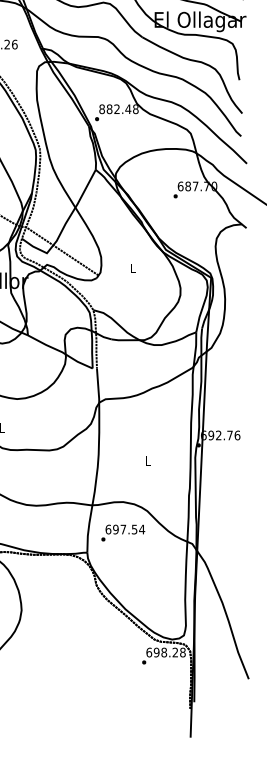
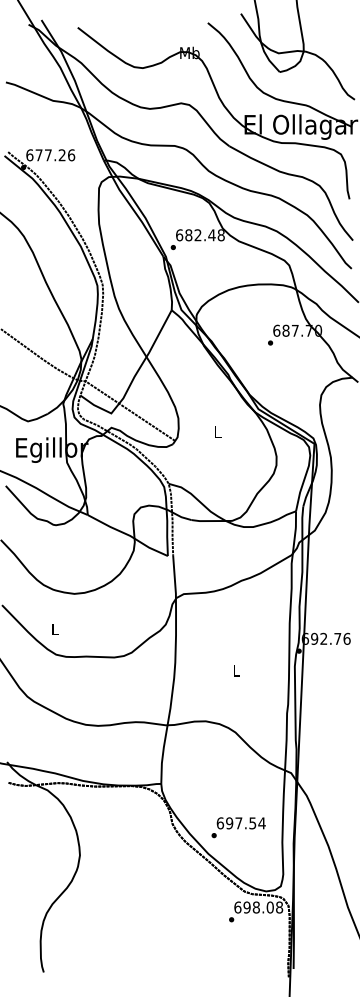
text: (102, 109) -> (179, 235), 882.48 -> 682.48
text: (123, 532) -> (238, 827), moved
text: (174, 652) -> (269, 907), 698.28 -> 698.08

